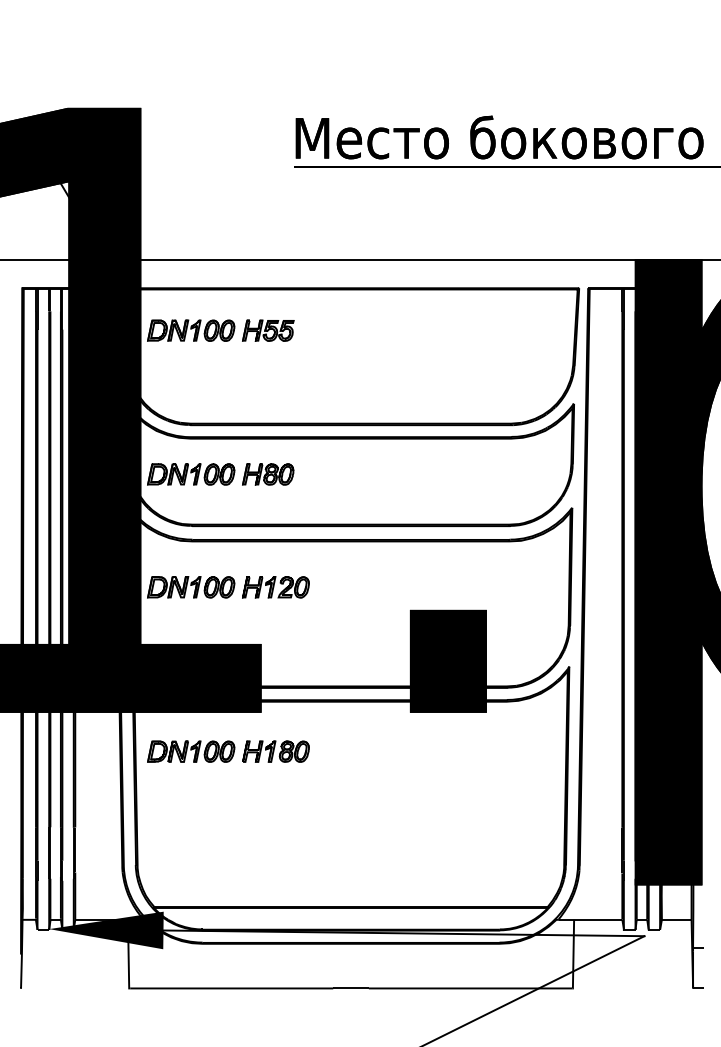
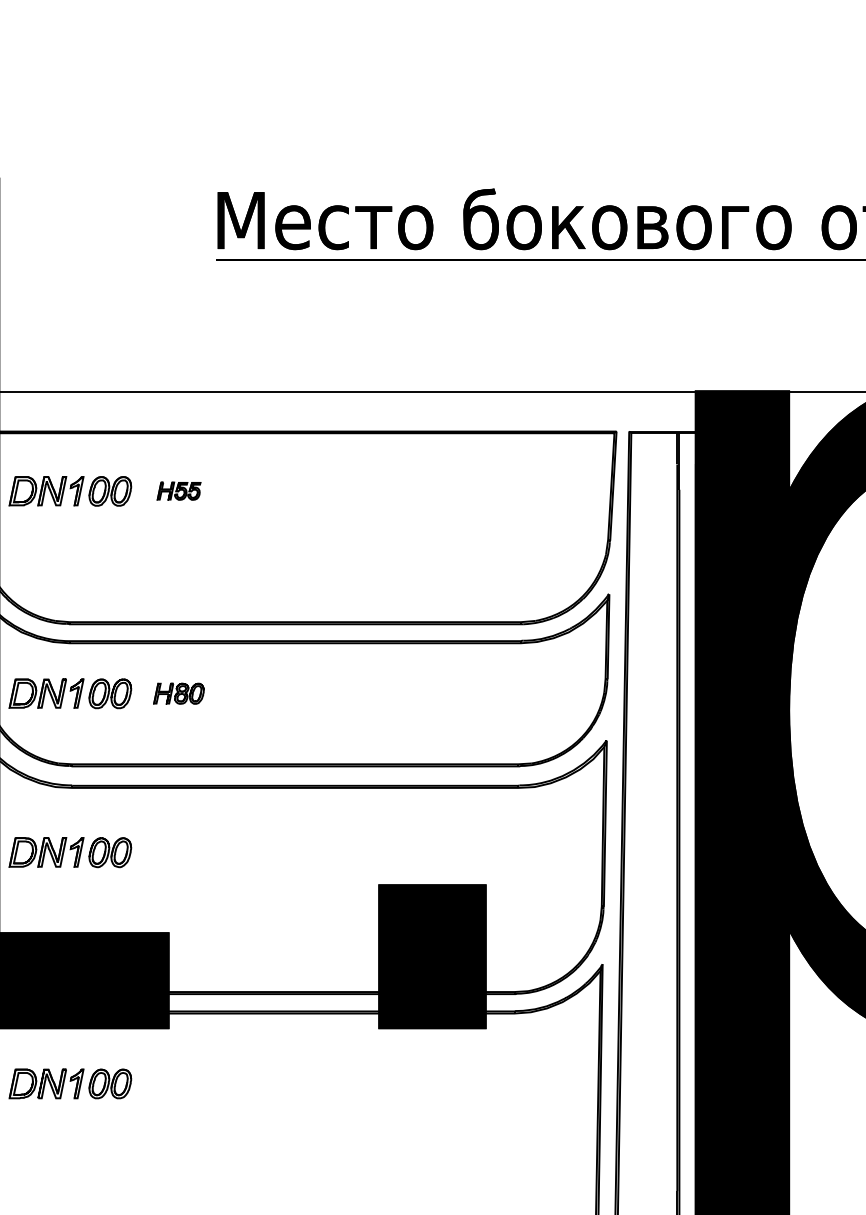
part: (268, 330) -> (179, 491), size x0.6
part: (268, 474) -> (179, 693), size x0.7
part: (275, 587) -> (189, 852), removed
part: (275, 751) -> (189, 1083), removed

